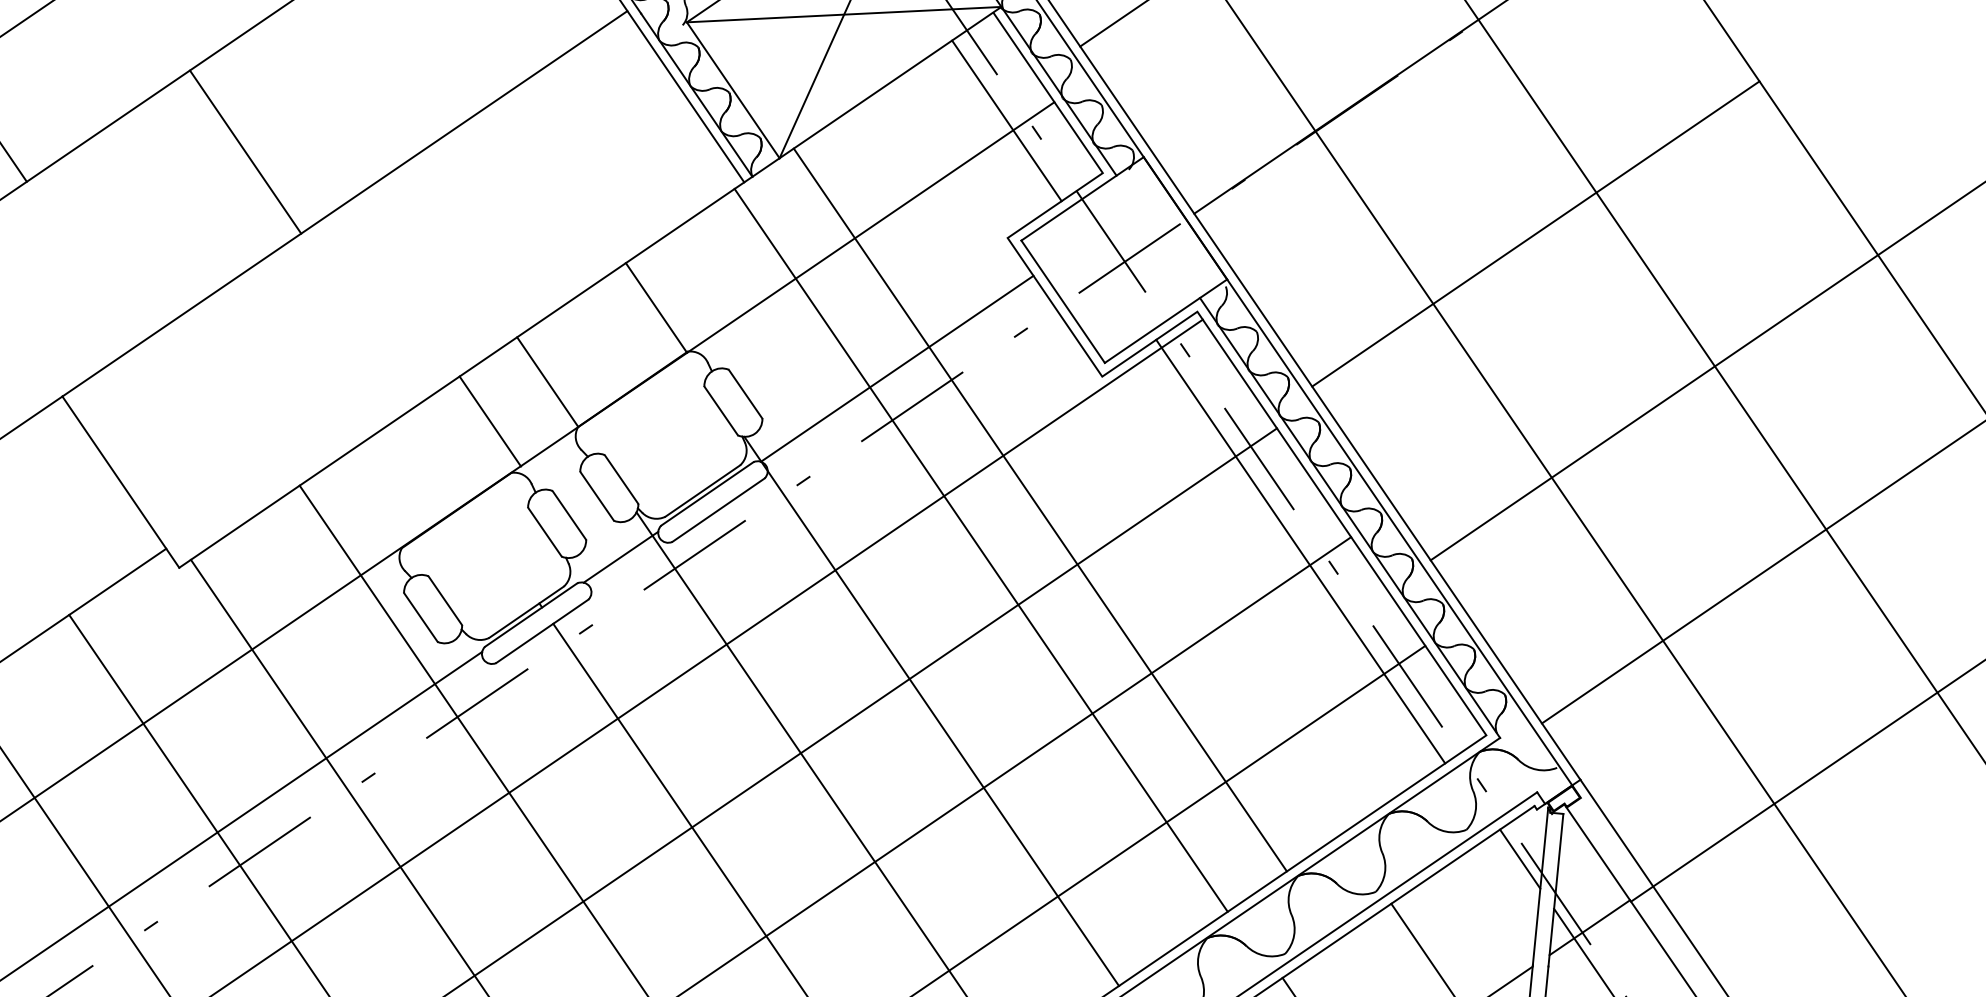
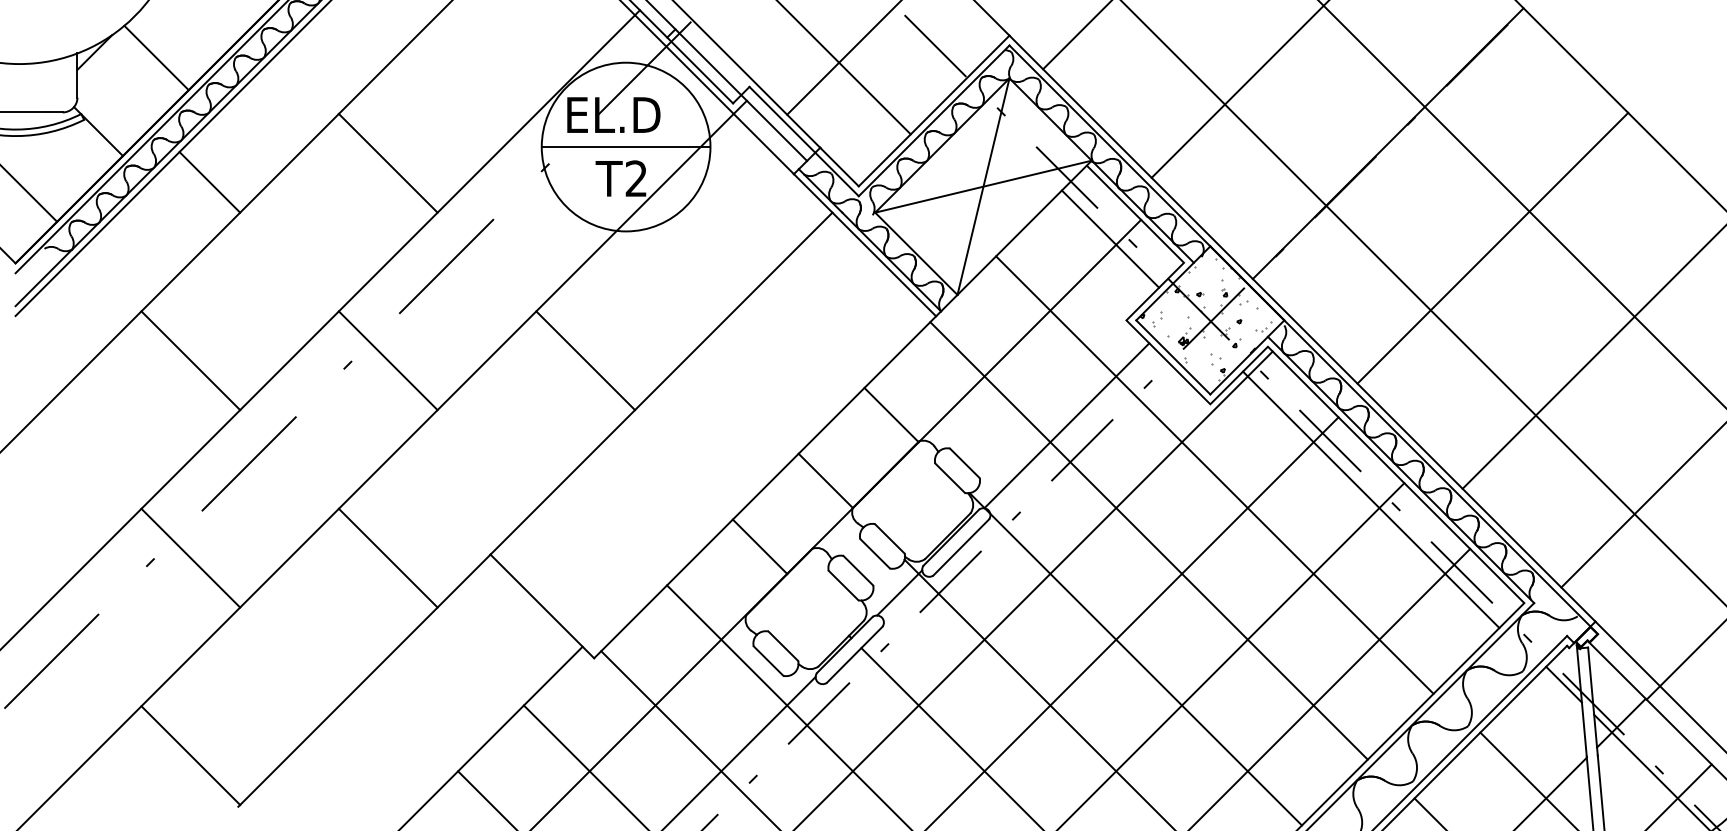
hatch: (1117, 257) -> (1205, 319), added
line: (489, 420) -> (759, 546), moved
line: (1040, 509) -> (1214, 474), moved

